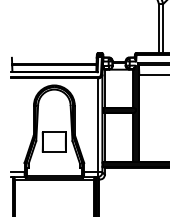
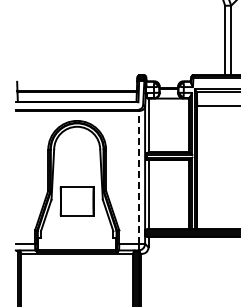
line: (97, 124) -> (138, 176), solid -> dashed

